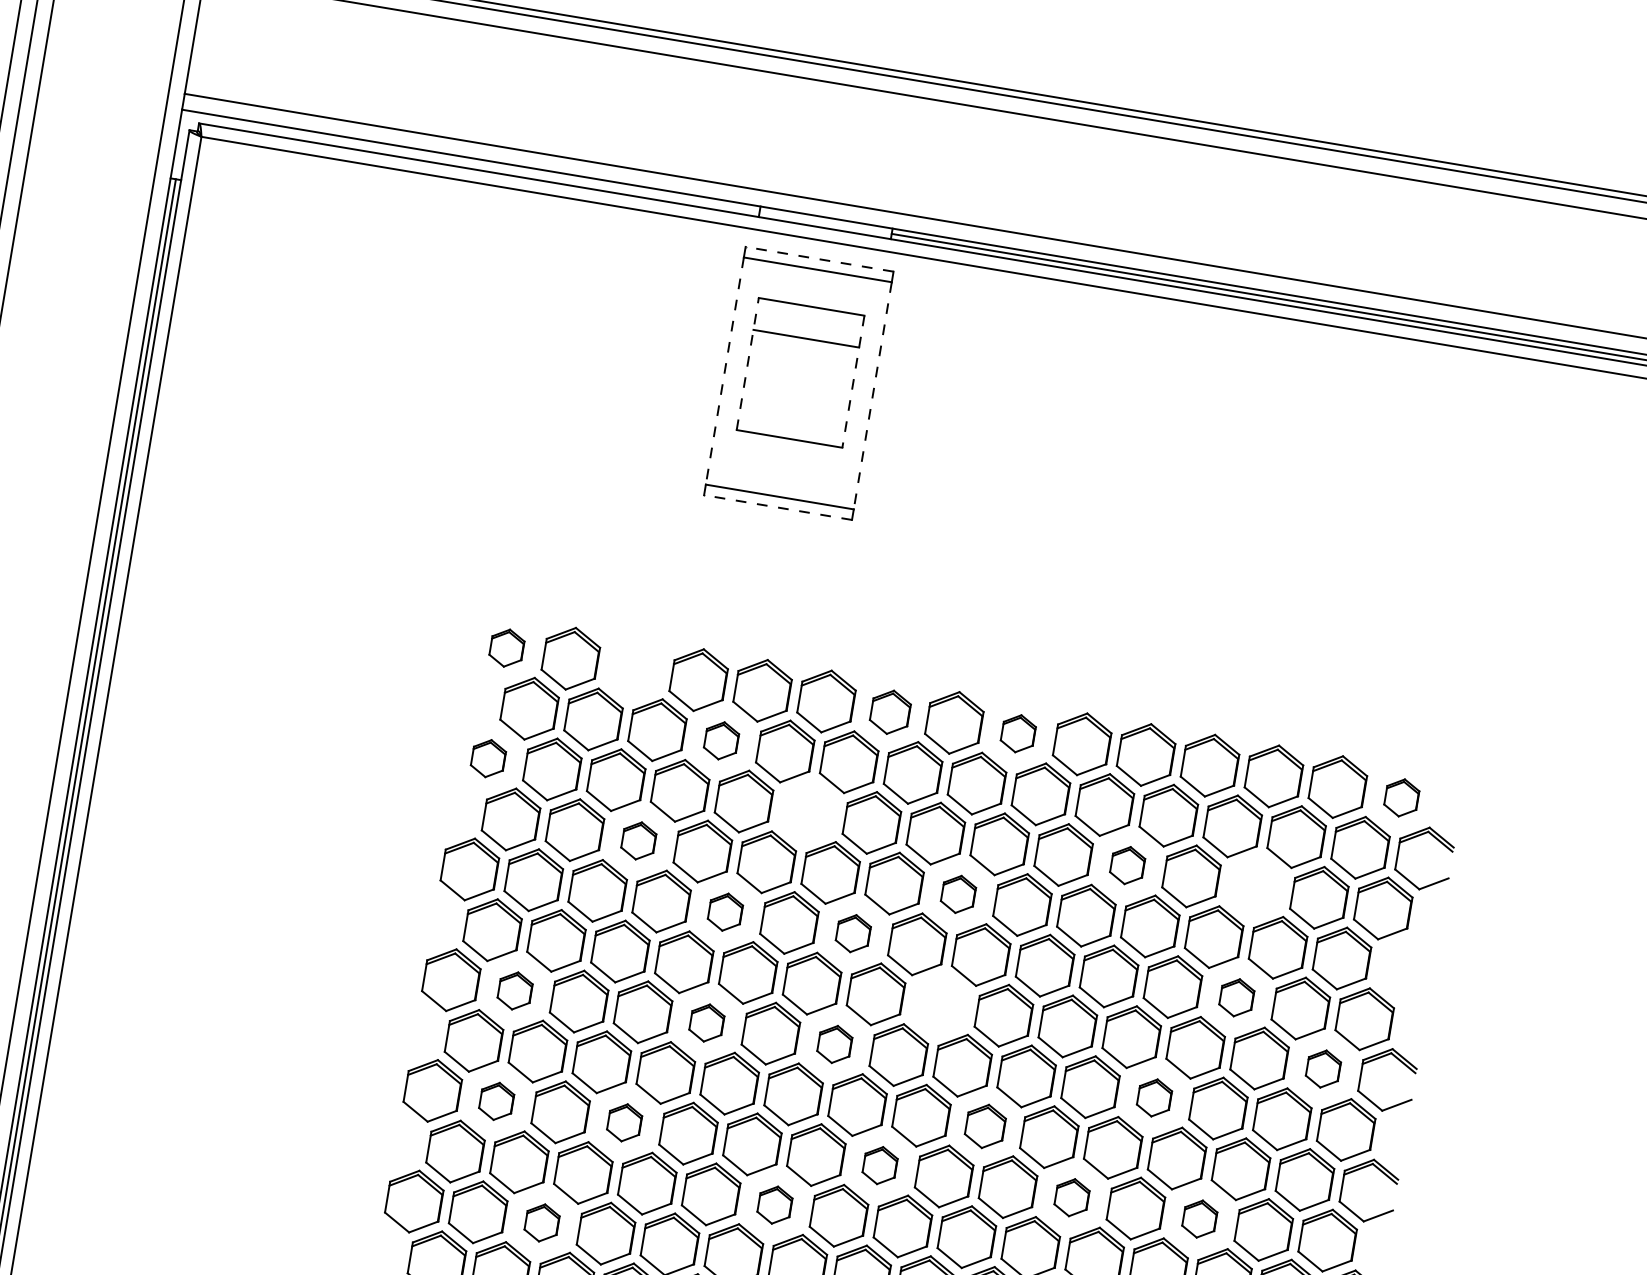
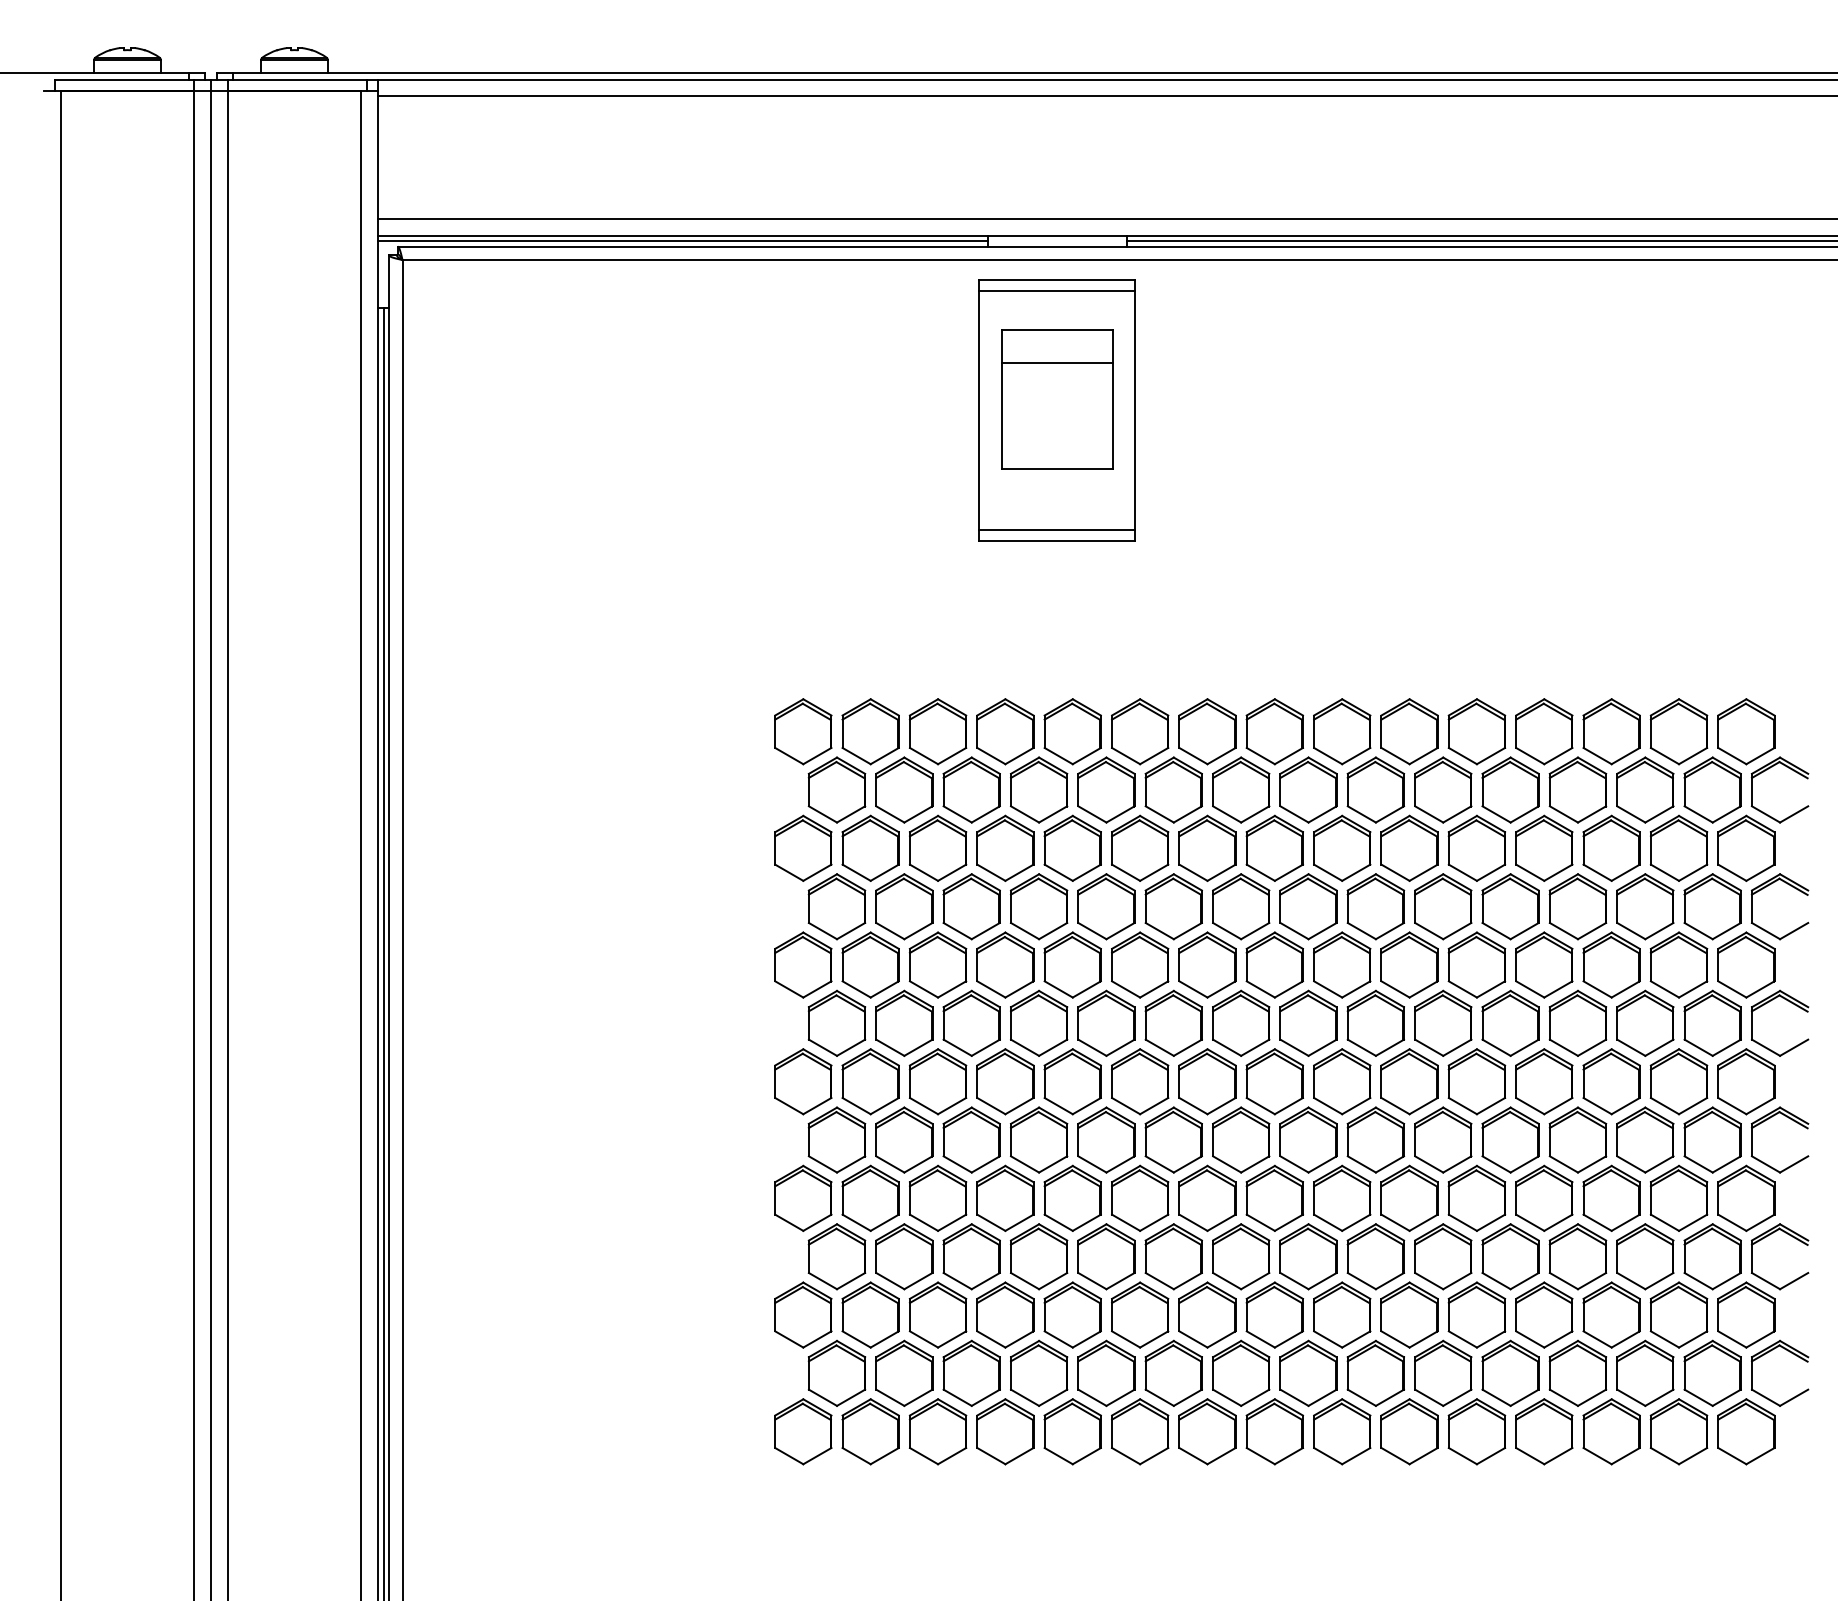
line: (470, 163) -> (682, 241), added
line: (819, 259) -> (1057, 279), dashed -> solid
line: (747, 364) -> (1001, 399), dashed -> solid
line: (725, 371) -> (979, 410), dashed -> solid
line: (853, 381) -> (1112, 399), dashed -> solid
line: (873, 395) -> (1135, 410), dashed -> solid
line: (778, 507) -> (1057, 541), dashed -> solid
part: (507, 647) -> (803, 731), size x1.67
part: (634, 669) -> (937, 731), added
part: (890, 712) -> (1207, 731), size x1.43
part: (1018, 733) -> (1342, 731), size x1.67
part: (721, 740) -> (1039, 789), size x1.67
part: (488, 757) -> (803, 847), size x1.67
part: (1401, 797) -> (1746, 731), size x1.67
part: (808, 811) -> (1140, 847), added
part: (638, 840) -> (971, 906), size x1.67
part: (1127, 864) -> (1476, 847), size x1.67
part: (1255, 886) -> (1611, 847), added
part: (958, 894) -> (1308, 906), size x1.67
part: (725, 911) -> (1072, 964), size x1.67
part: (853, 933) -> (1207, 964), size x1.67
part: (1398, 948) -> (1768, 886), added
part: (515, 990) -> (870, 1081), size x1.67
part: (1236, 997) -> (1611, 964), size x1.67
part: (940, 1004) -> (1308, 1022), added
part: (706, 1022) -> (1072, 1081), size x1.67
part: (834, 1044) -> (1207, 1081), size x1.67
part: (1323, 1068) -> (1712, 1022), size x1.67
part: (1154, 1097) -> (1544, 1081), size x1.67
part: (496, 1100) -> (870, 1197), size x1.67
part: (624, 1122) -> (1005, 1197), size x1.67
part: (985, 1125) -> (1375, 1139), size x1.43
part: (880, 1164) -> (1274, 1197), size x1.67
part: (1071, 1196) -> (1476, 1197), size x1.67
part: (774, 1204) -> (1173, 1256), size x1.67
part: (1199, 1218) -> (1611, 1197), size x1.67
part: (541, 1222) -> (937, 1314), size x1.67

